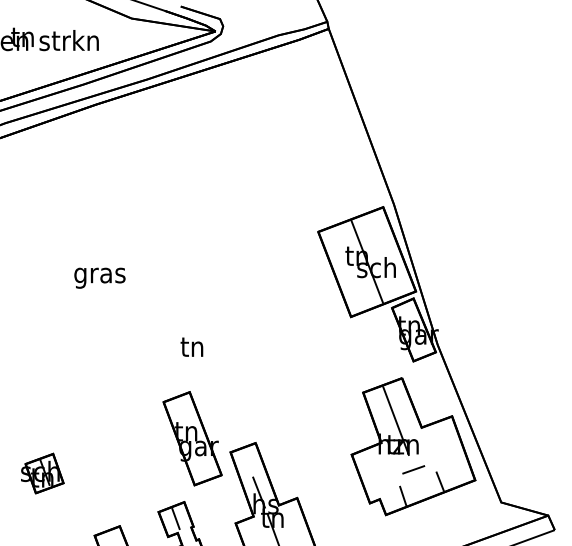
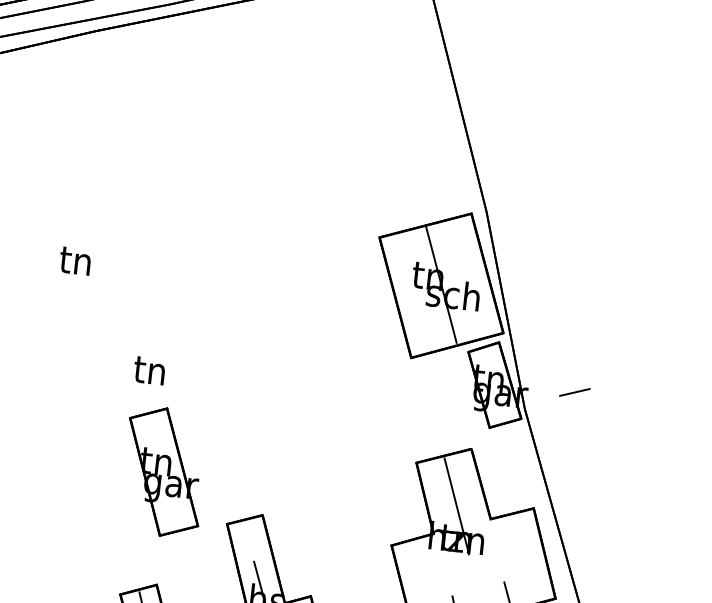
text: (99, 275) -> (75, 263), gras -> tn
text: (191, 346) -> (149, 369), moved
part: (192, 438) -> (163, 471), moved
line: (413, 469) -> (574, 391), moved

